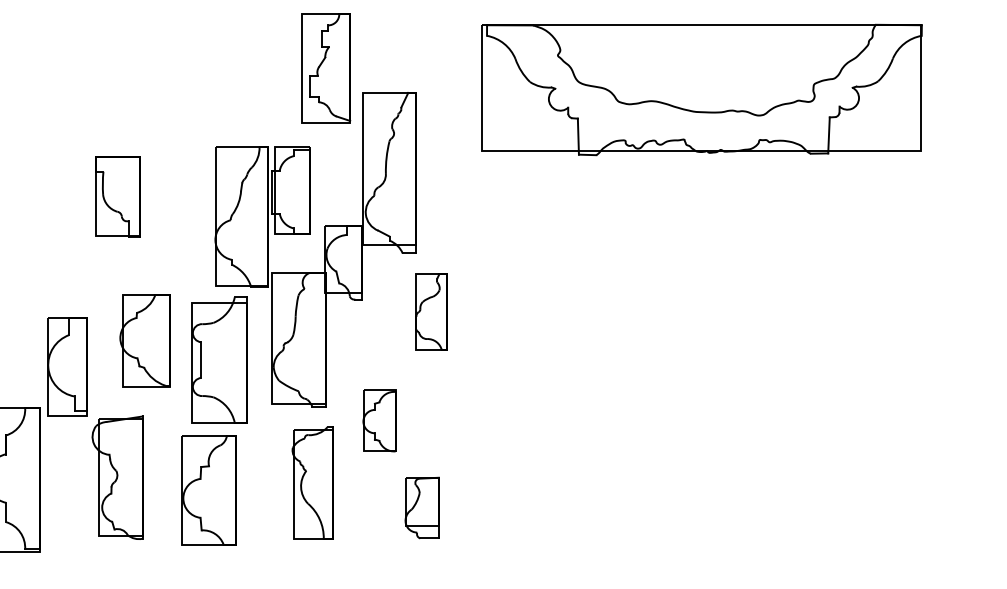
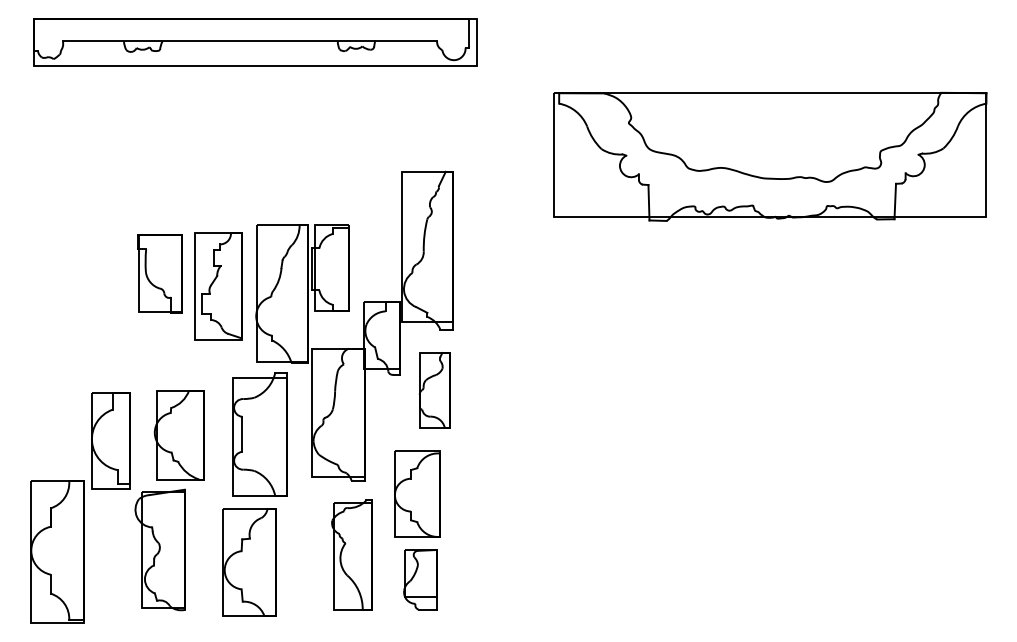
part: (326, 68) -> (218, 286), moved
part: (702, 89) -> (770, 156), moved
part: (431, 312) -> (434, 390), moved
part: (144, 340) -> (178, 435), moved
part: (379, 420) -> (417, 493), size x1.43
part: (422, 507) -> (420, 579), moved

